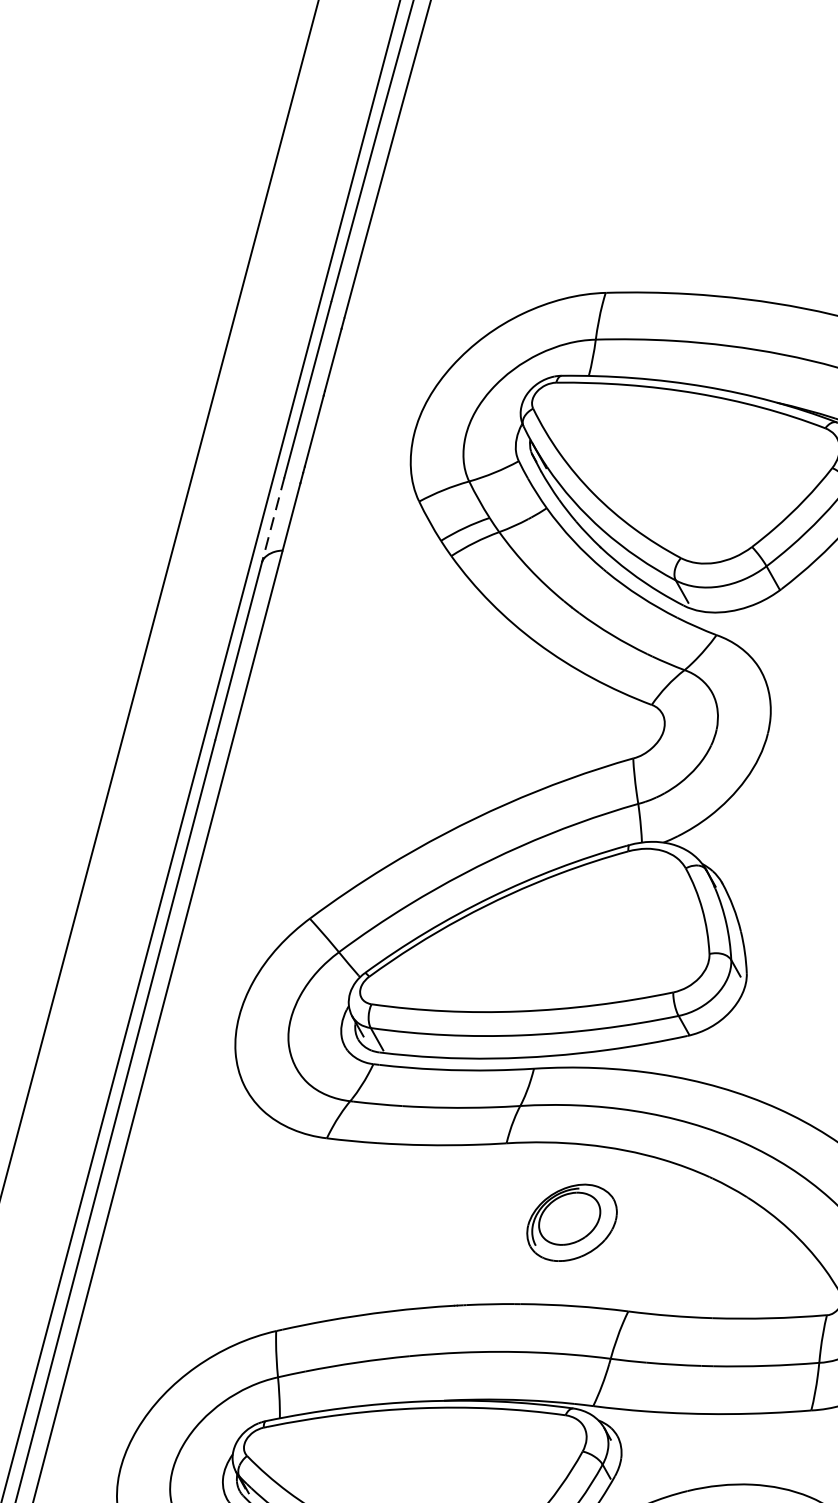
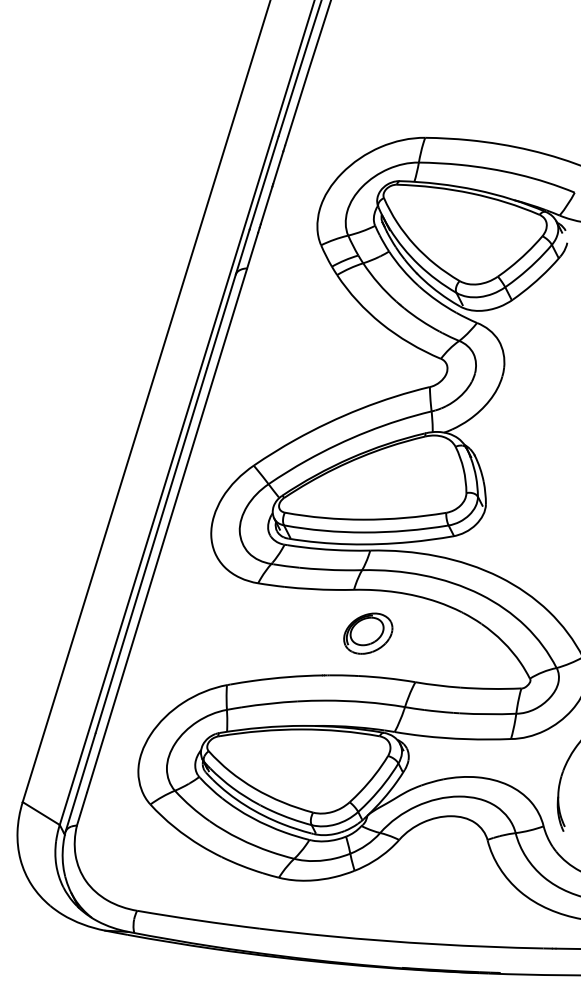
line: (272, 521) -> (242, 252), dashed -> solid
part: (572, 1222) -> (368, 633), moved

